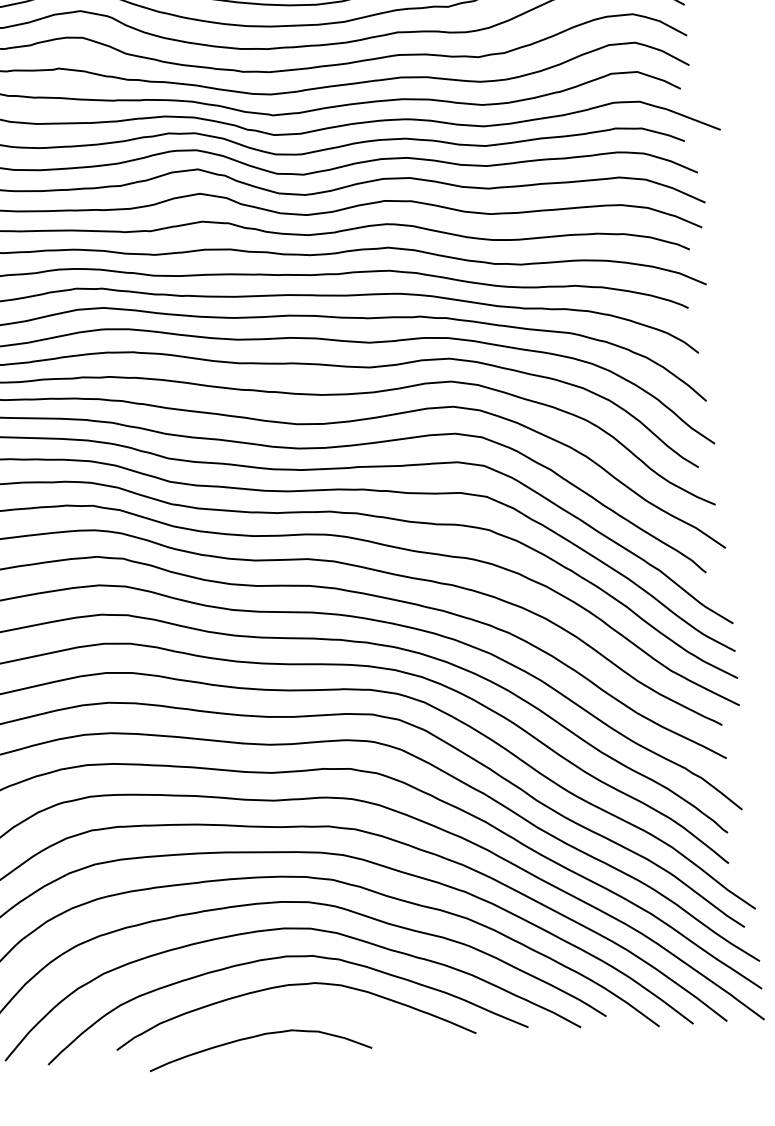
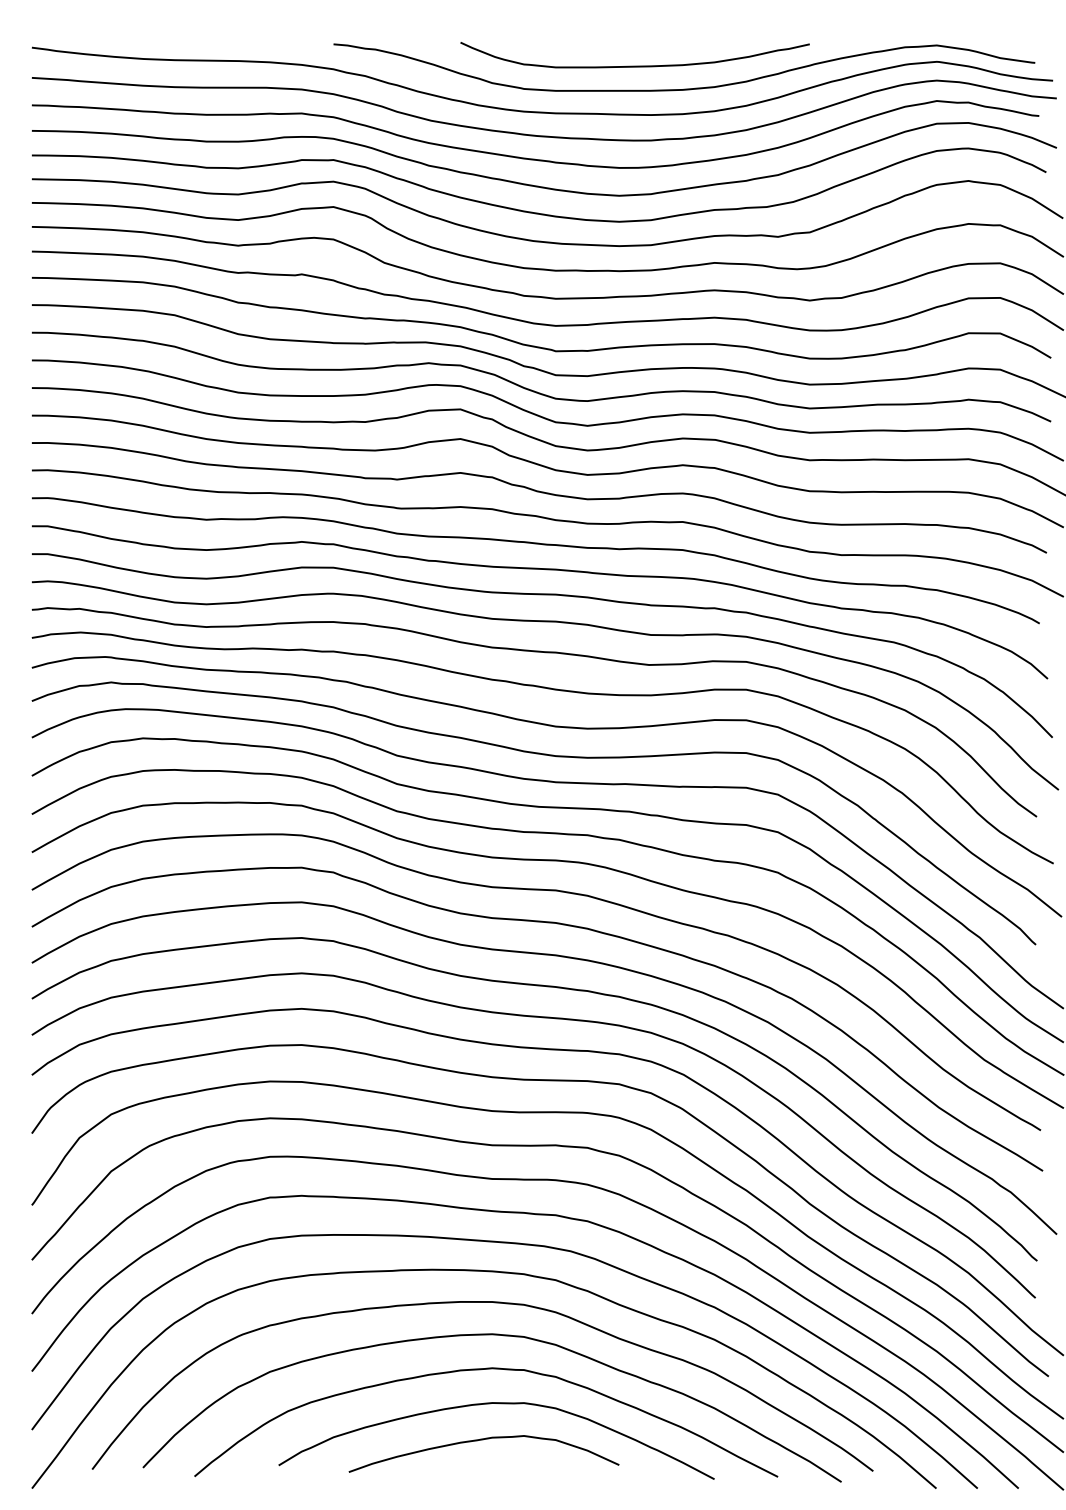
curve: (258, 1036) -> (483, 1440), moved

